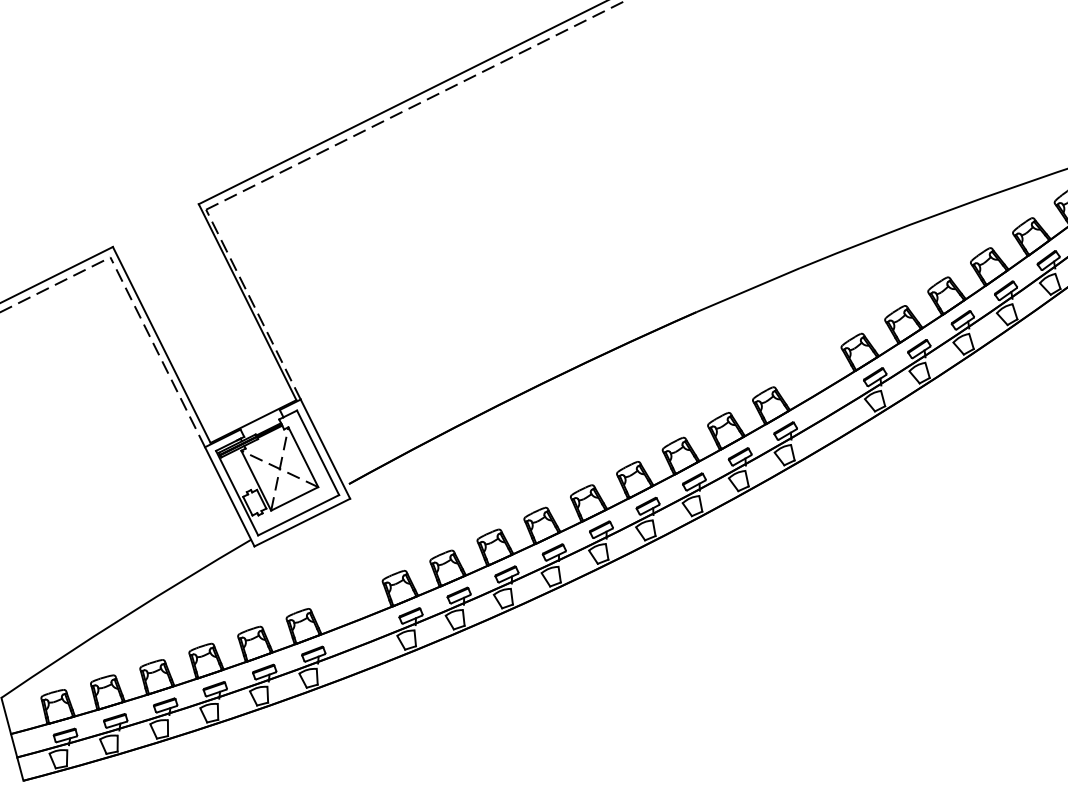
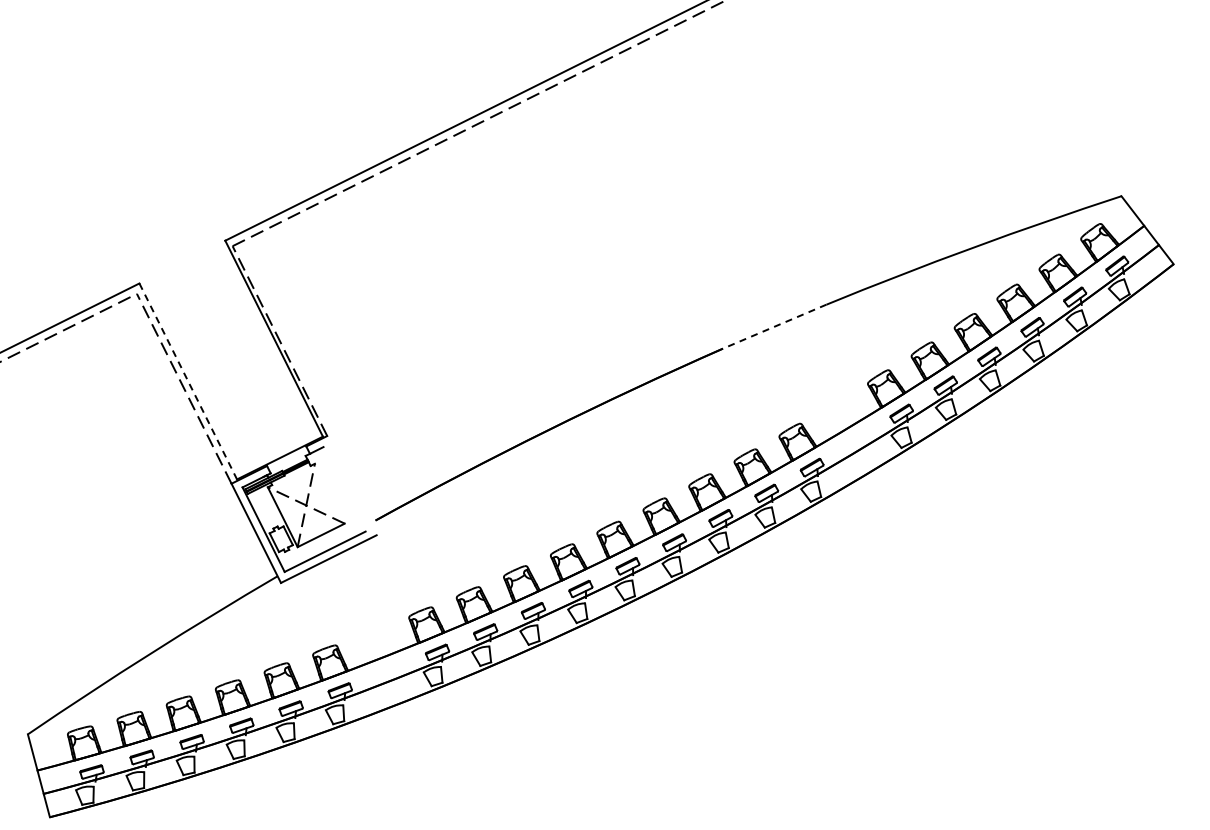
line: (748, 290) -> (774, 326), solid -> dashed
line: (162, 345) -> (188, 381), solid -> dashed
line: (325, 449) -> (351, 485), removed
line: (318, 453) -> (344, 489), removed
line: (303, 457) -> (329, 493), removed

